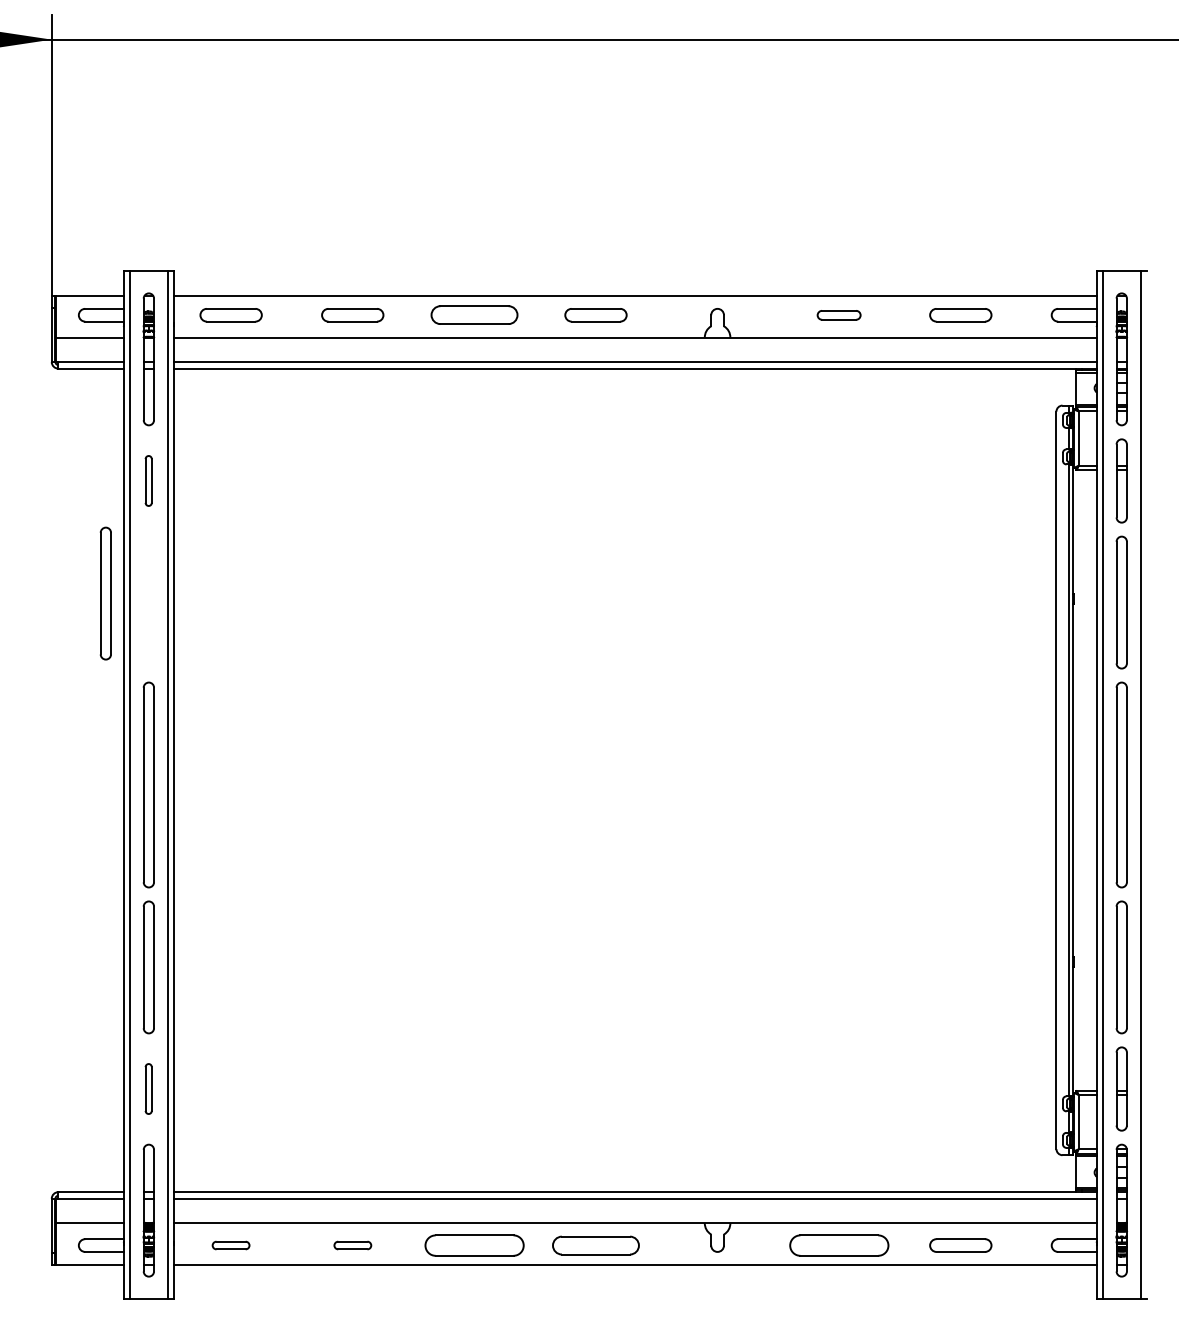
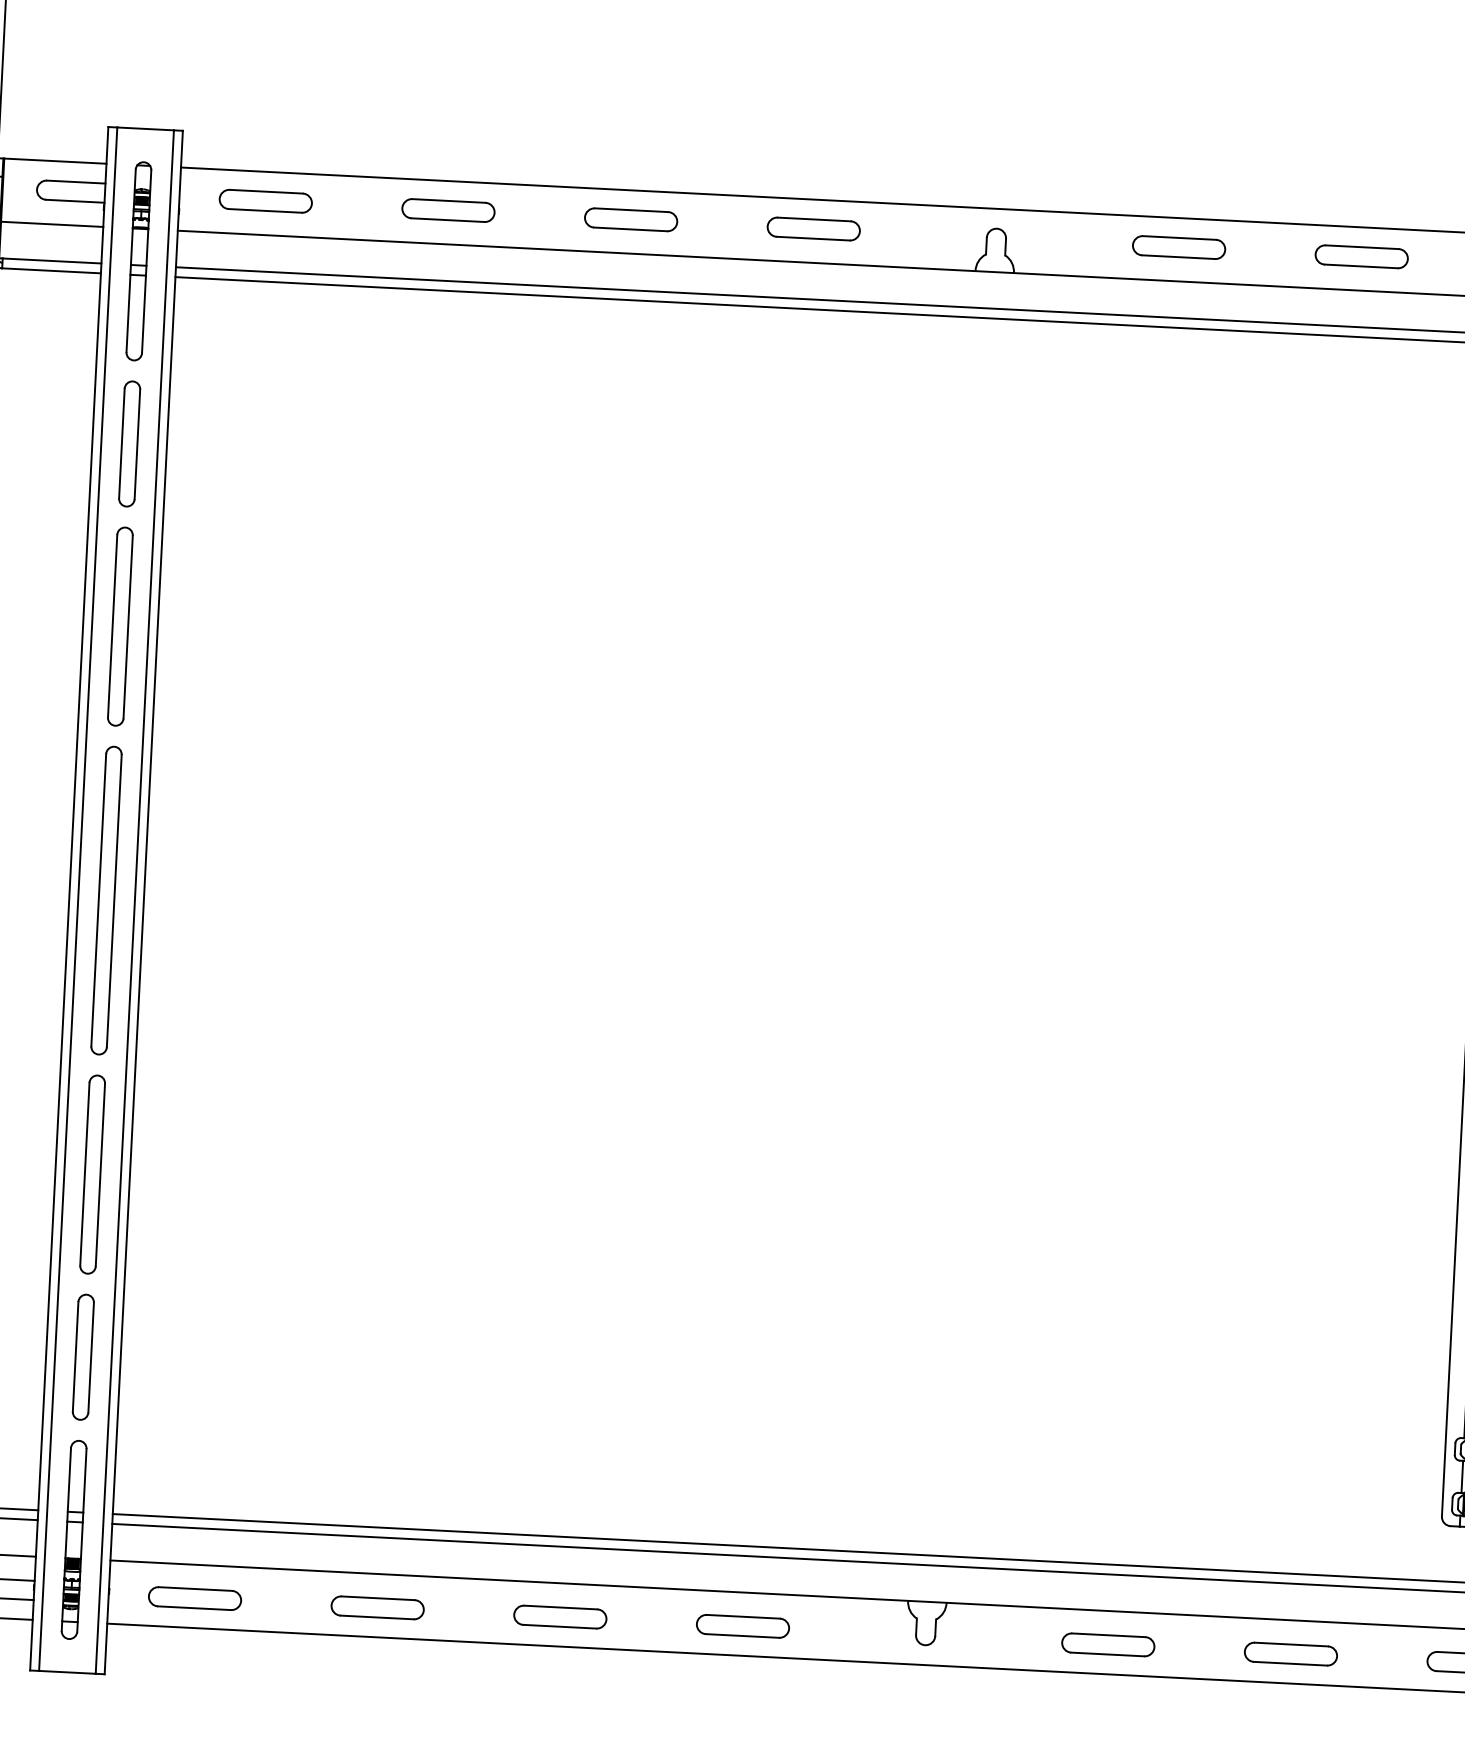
part: (473, 315) -> (629, 220), size x0.71
part: (838, 315) -> (1178, 247), size x1.43
part: (148, 480) -> (129, 443), size x1.67
part: (105, 593) -> (119, 626), moved
part: (148, 1088) -> (82, 1356), size x1.67
part: (230, 1245) -> (194, 1598), size x1.67
part: (352, 1245) -> (377, 1607), size x1.67
part: (473, 1245) -> (559, 1616), size x0.62
part: (595, 1245) -> (742, 1626), size x0.71
part: (838, 1245) -> (1107, 1644), size x0.62

